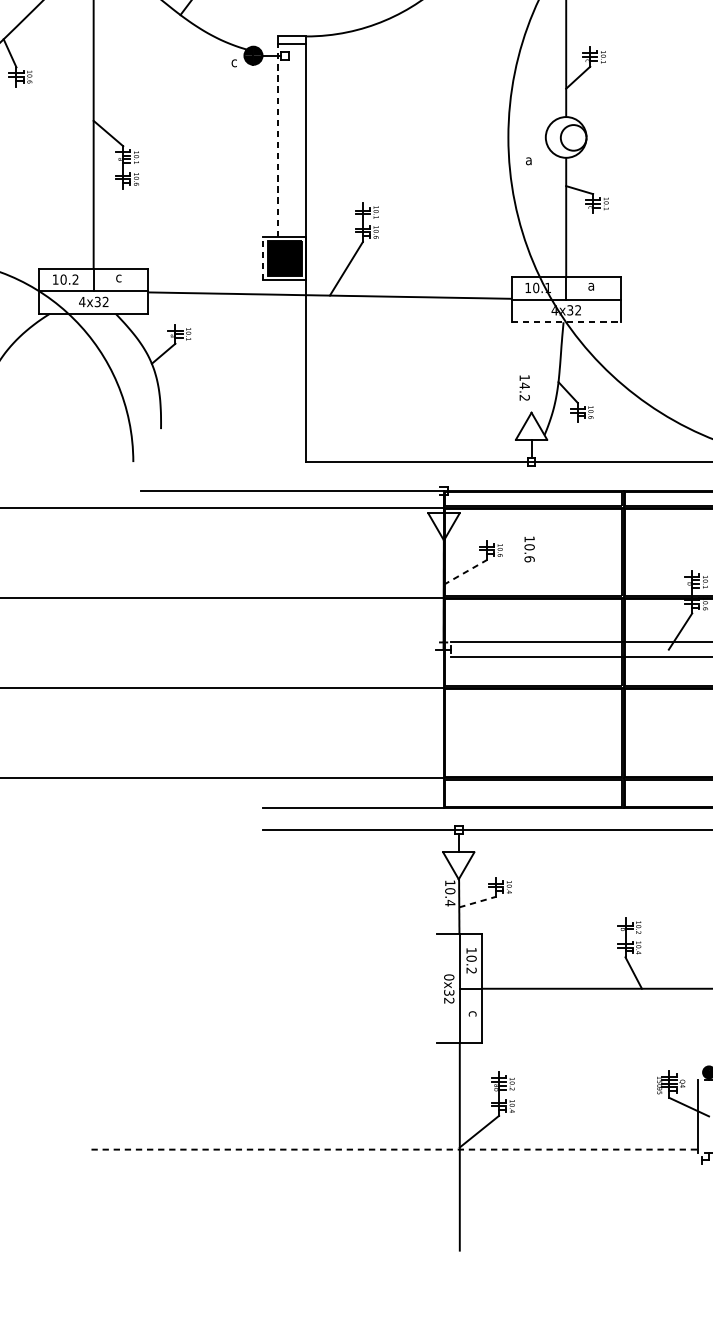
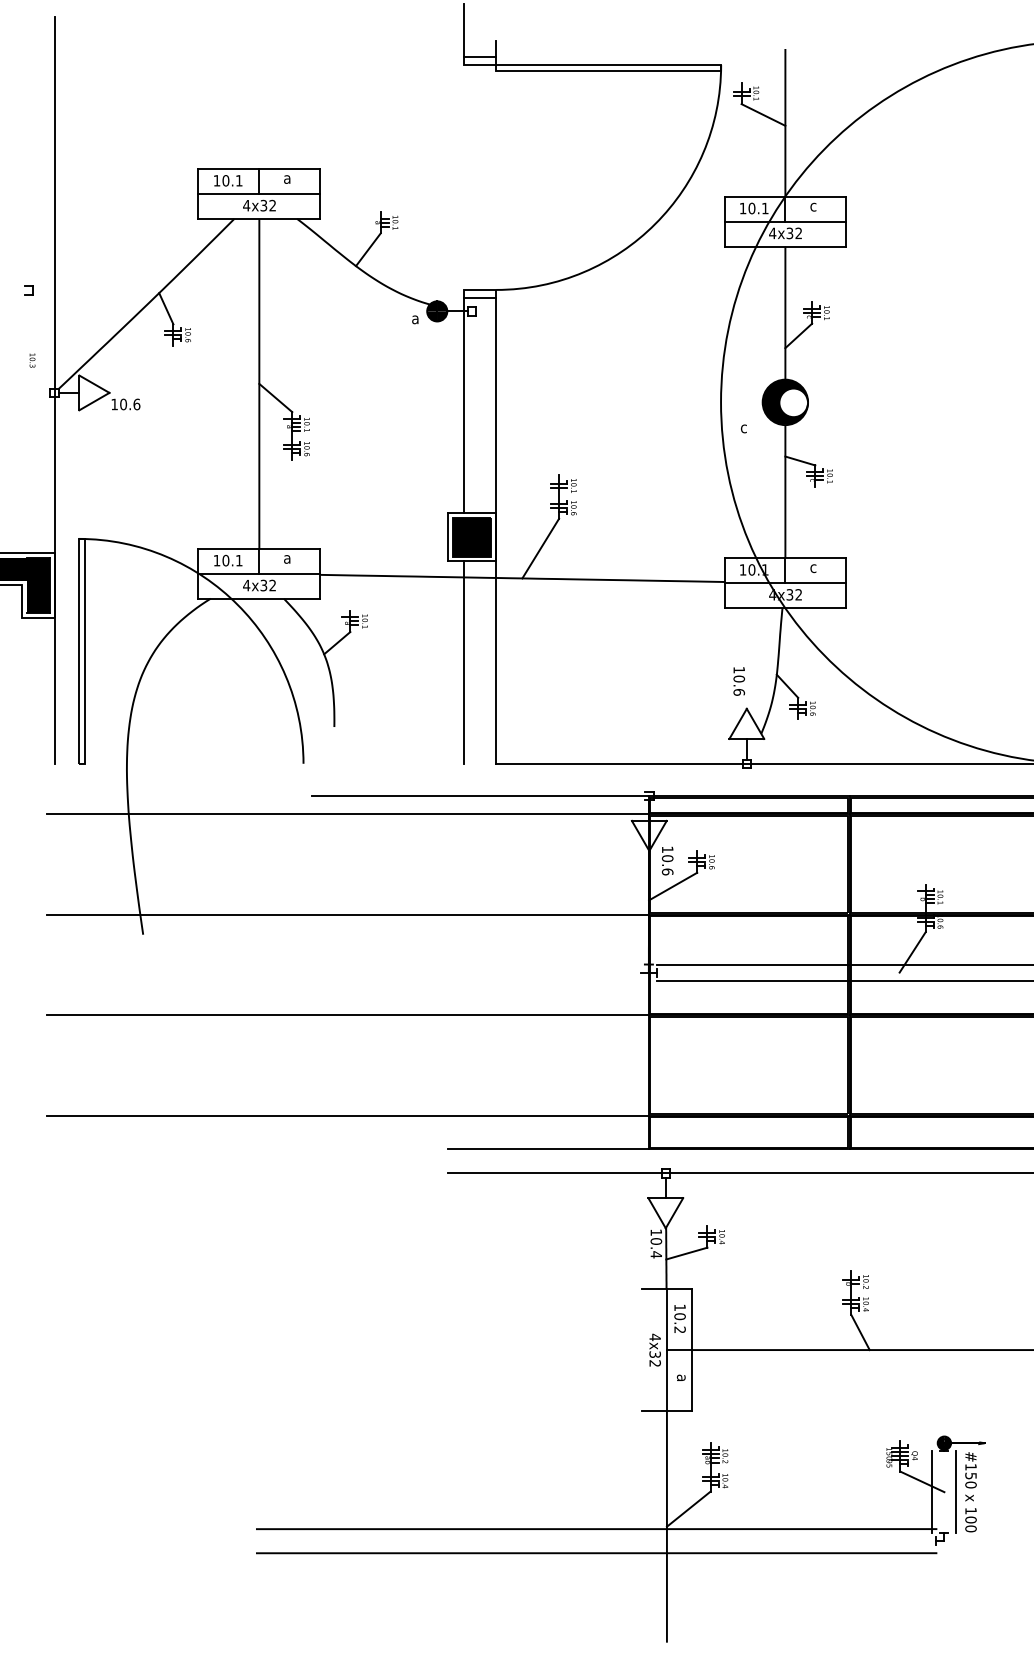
text: (233, 63) -> (415, 319), c -> a
fill: (565, 136) -> (784, 401), added
line: (277, 140) -> (464, 405), dashed -> solid
text: (528, 160) -> (743, 428), a -> c
line: (263, 257) -> (448, 536), dashed -> solid
text: (118, 278) -> (287, 559), c -> a
text: (74, 279) -> (238, 560), 10.2 -> 10.1
text: (591, 286) -> (813, 568), a -> c
line: (566, 322) -> (785, 608), dashed -> solid
line: (277, 371) -> (464, 662), added
text: (524, 391) -> (739, 685), 14.2 -> 10.6
text: (529, 548) -> (667, 860), moved
line: (465, 572) -> (673, 886), dashed -> solid
line: (478, 902) -> (687, 1253), dashed -> solid
text: (448, 977) -> (654, 1337), 0x32 -> 4x32
text: (471, 1013) -> (680, 1377), c -> a
line: (396, 1149) -> (596, 1529), dashed -> solid
line: (396, 1171) -> (596, 1553), added

